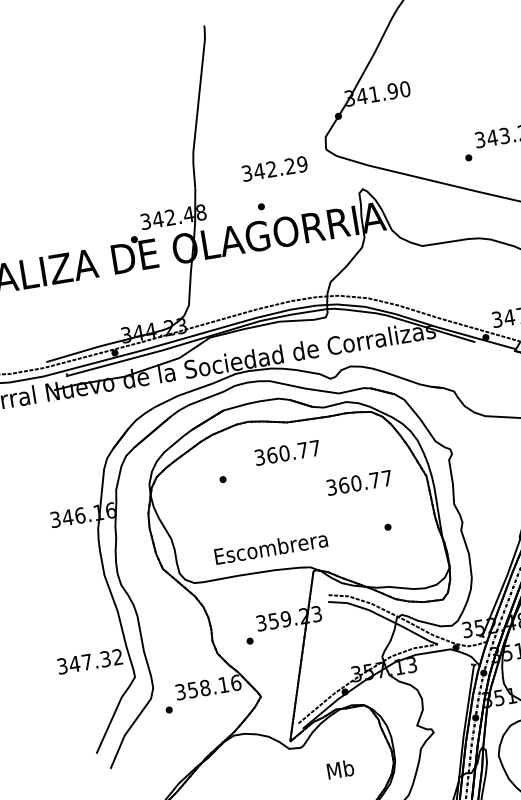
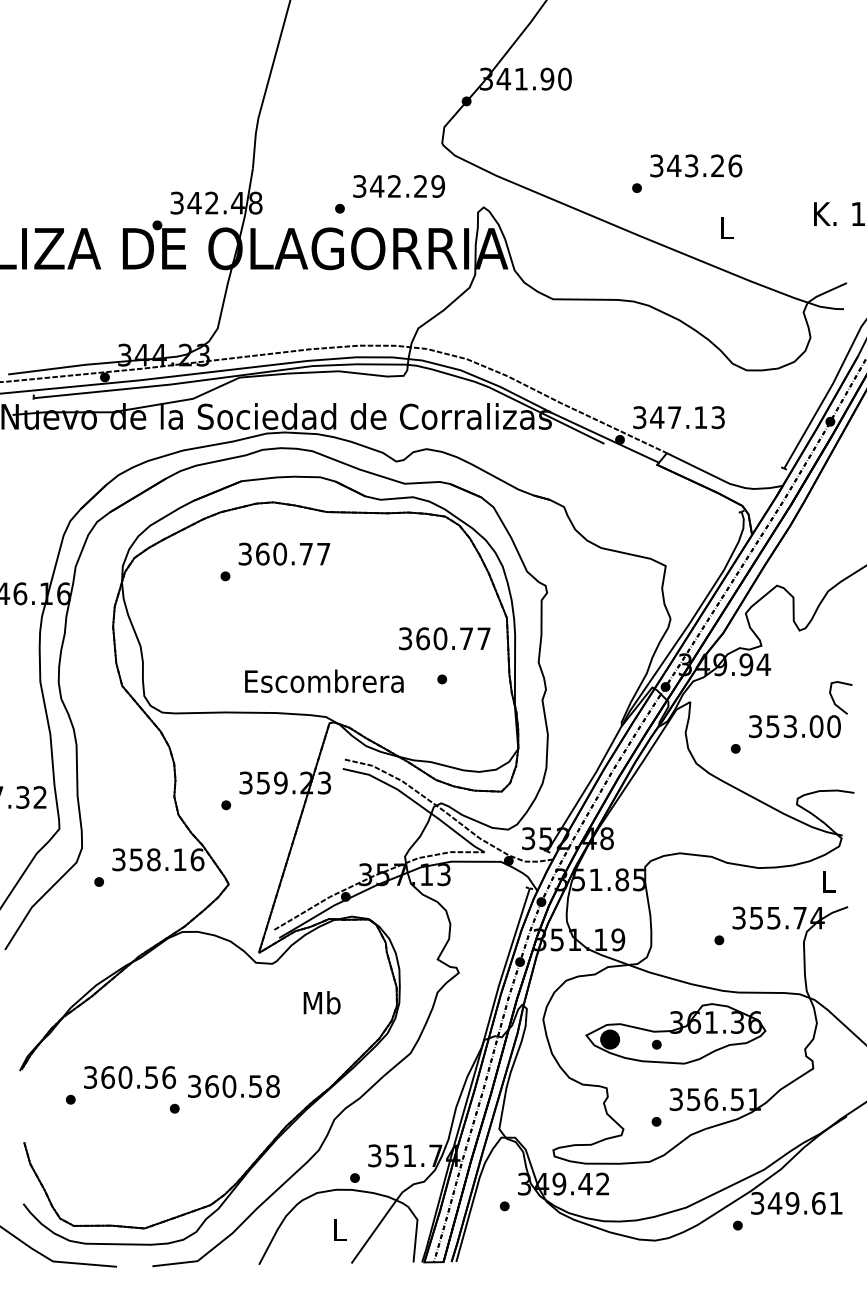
text: (274, 168) -> (398, 186), moved
text: (287, 452) -> (284, 553), moved
text: (359, 482) -> (444, 638), moved
text: (271, 547) -> (324, 680), moved

